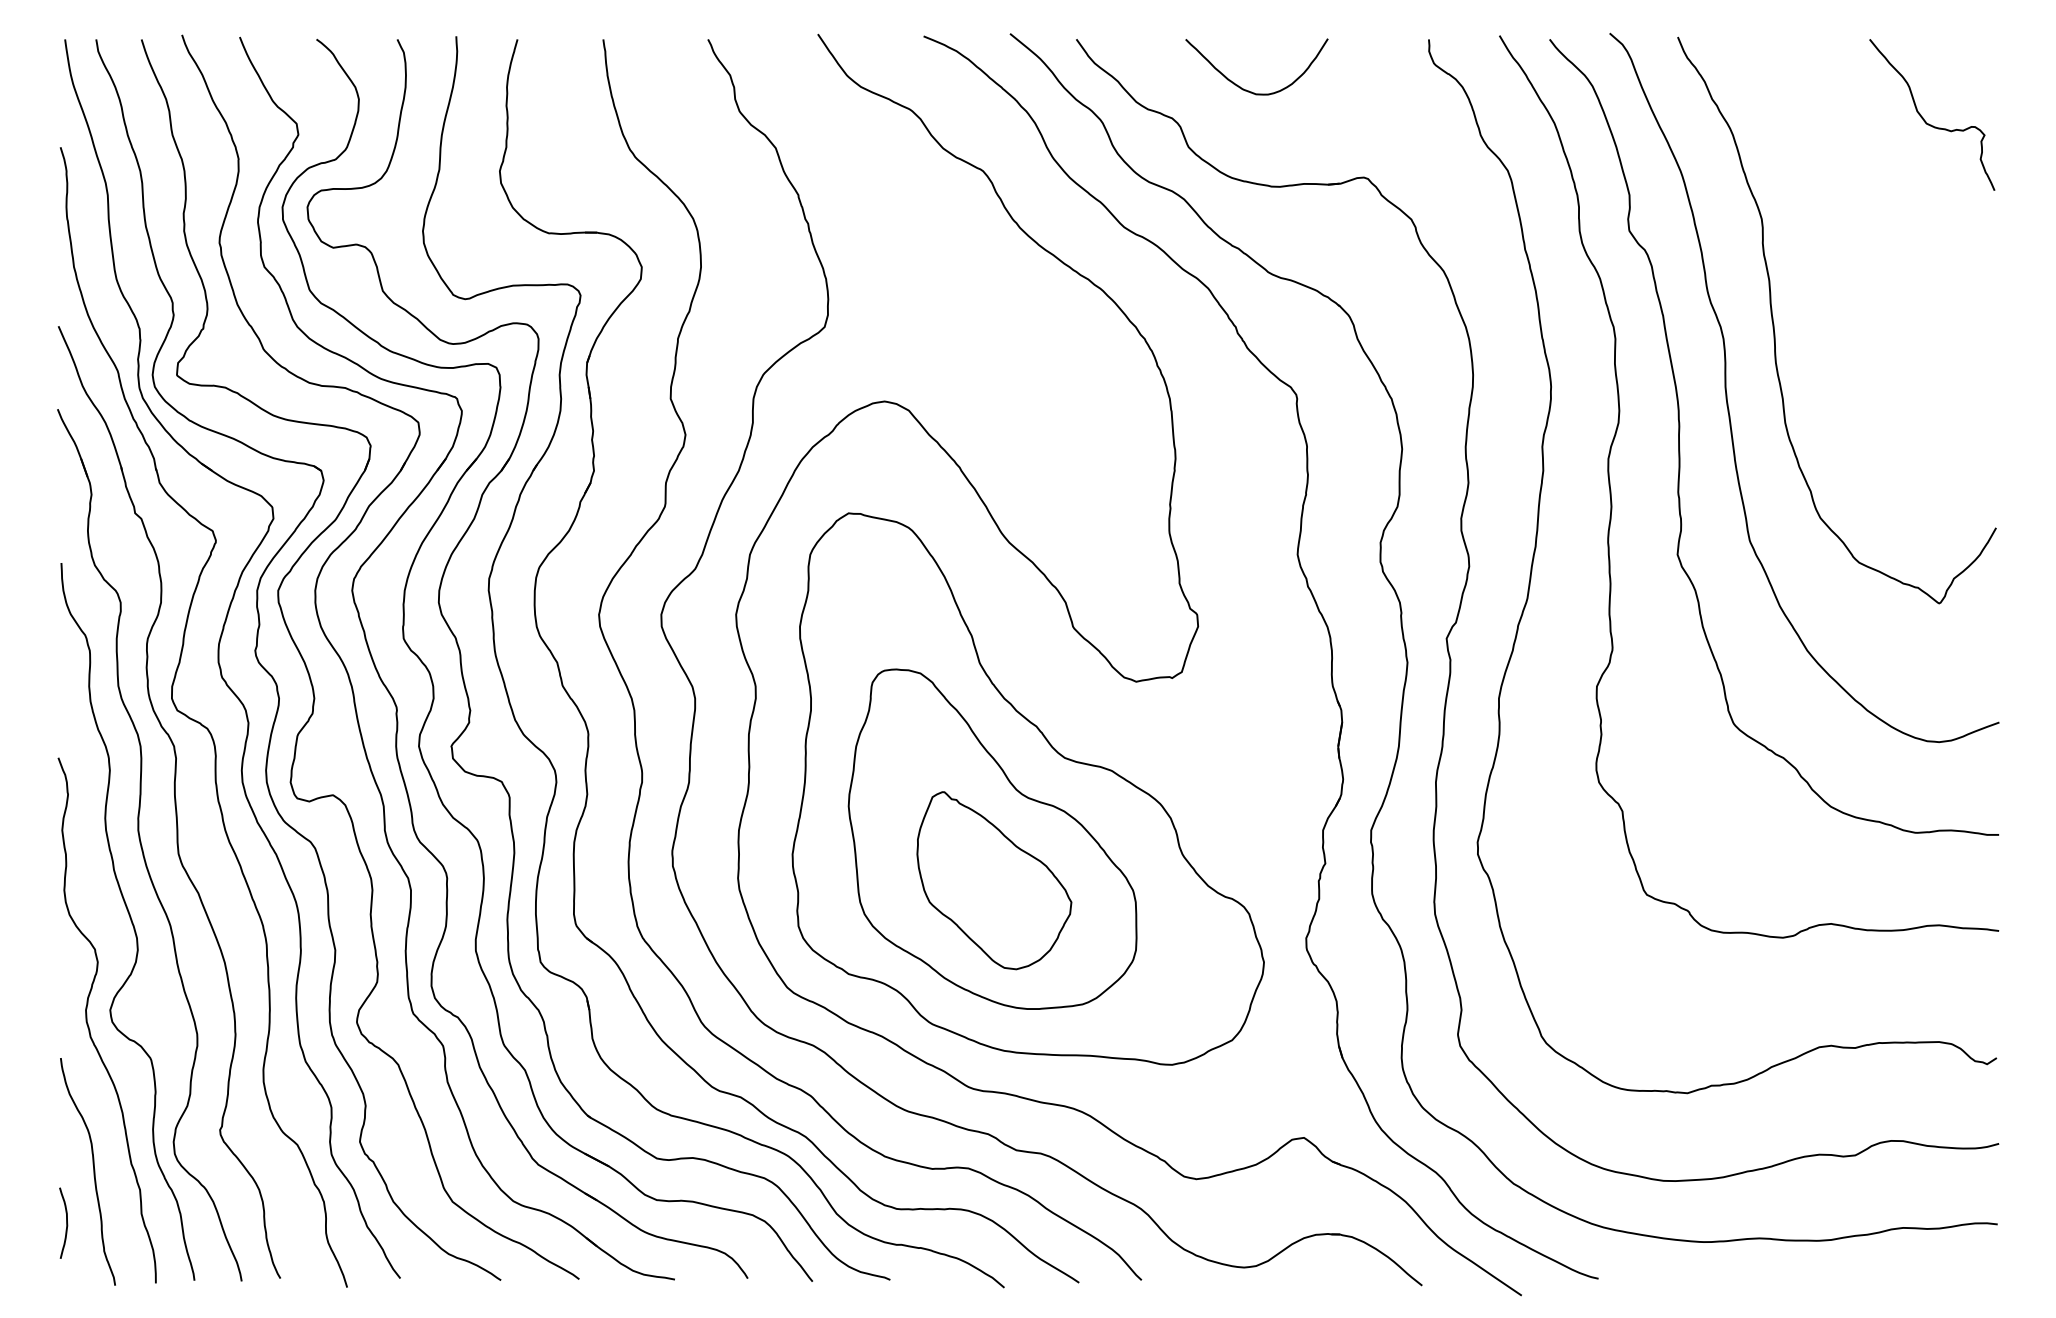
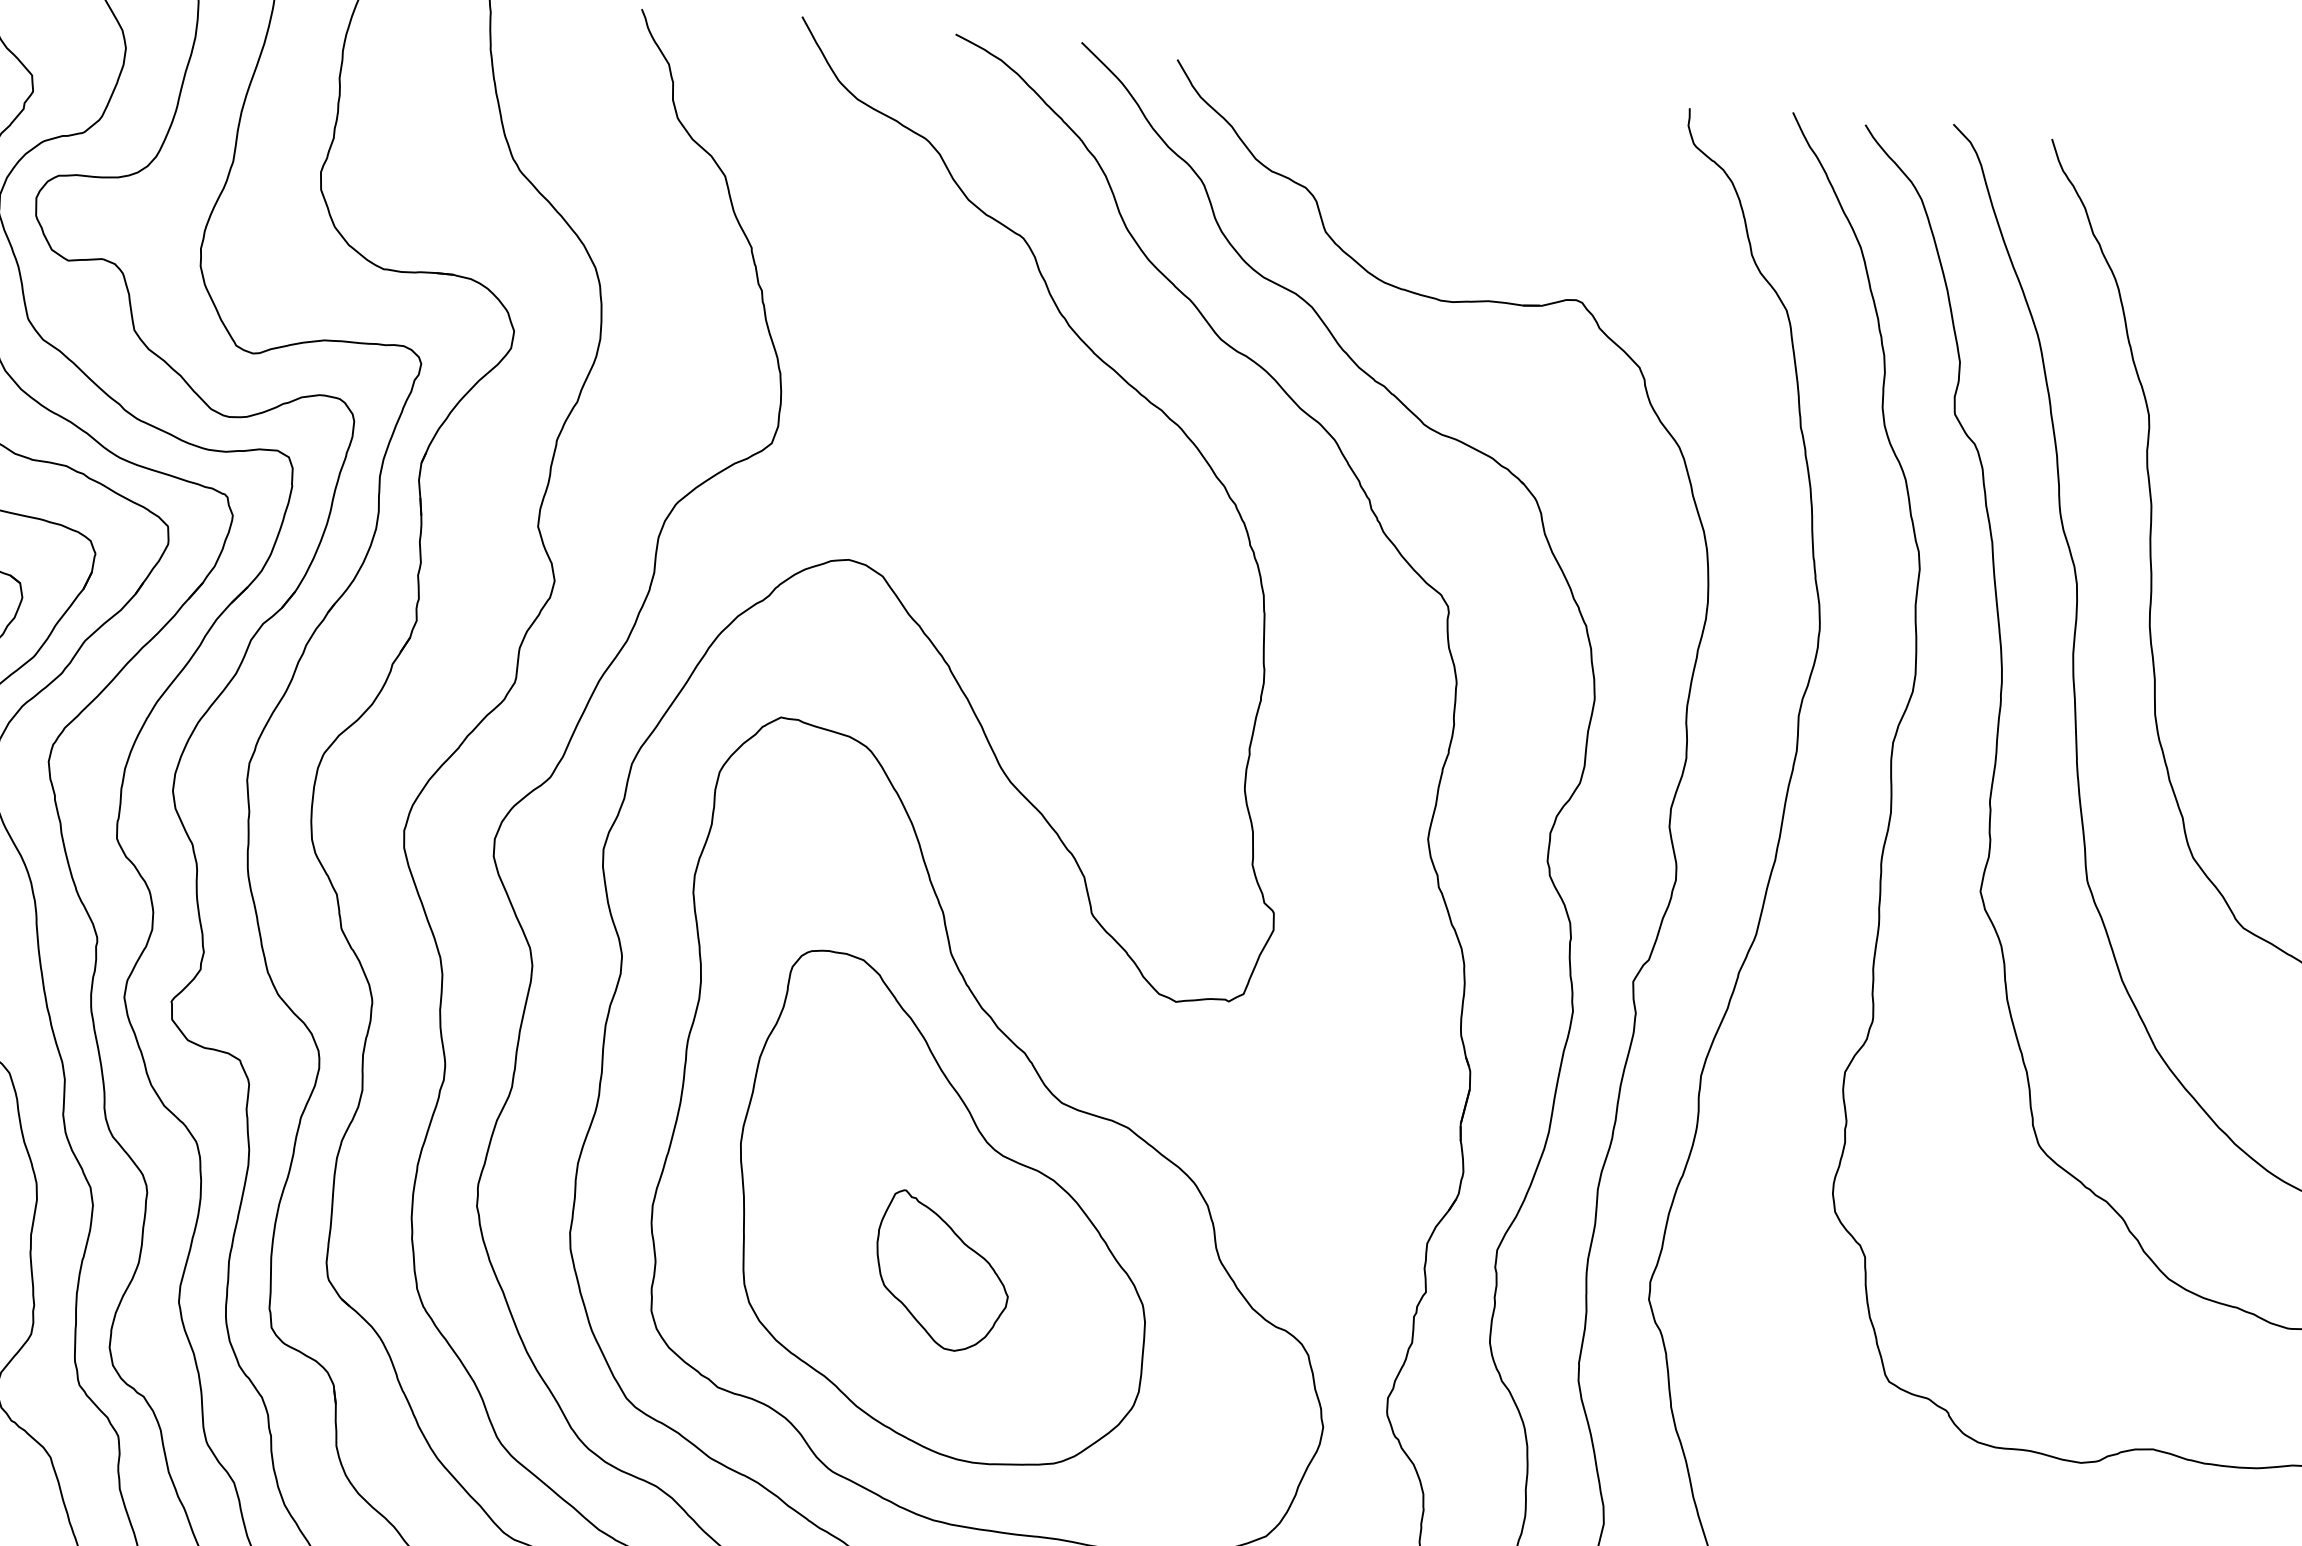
curve: (1249, 90) -> (1421, 157), removed
part: (994, 880) -> (942, 1271), size x0.6

